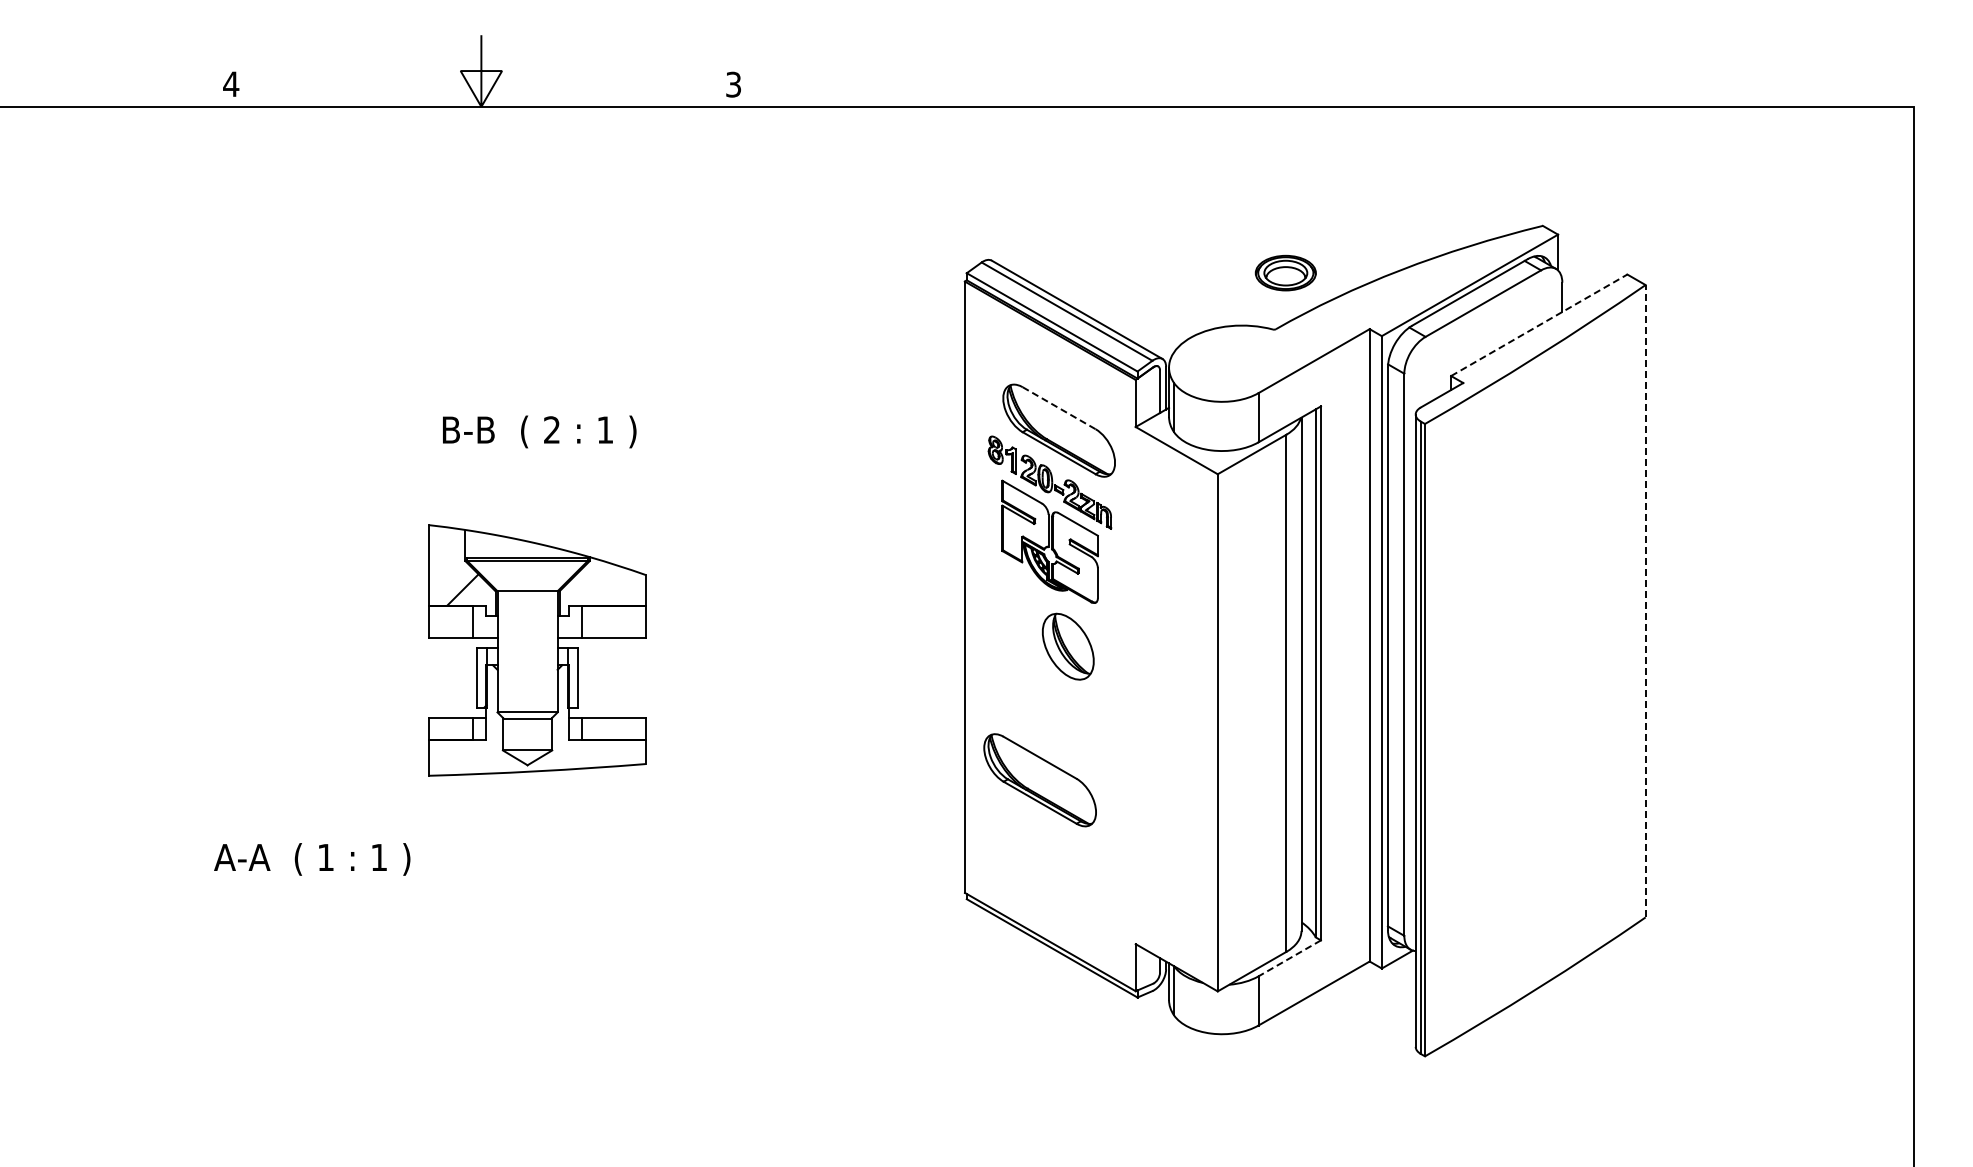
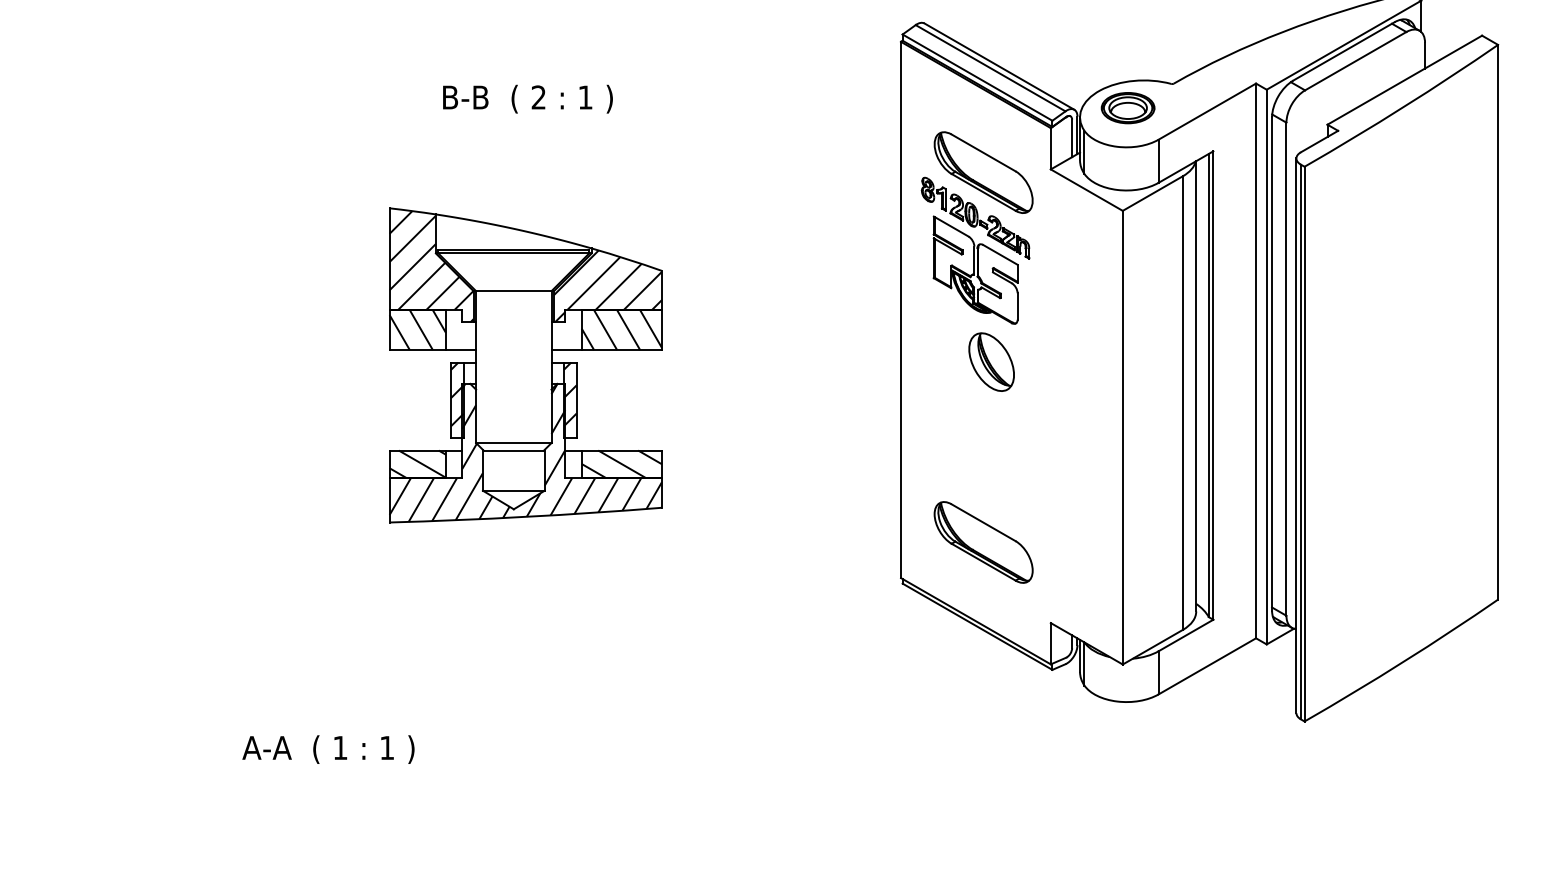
part: (1285, 272) -> (1127, 107), moved
line: (1539, 325) -> (1405, 80), dashed -> solid
line: (1059, 408) -> (983, 153), dashed -> solid
text: (539, 431) -> (527, 98), moved
line: (1645, 600) -> (1497, 321), dashed -> solid
part: (536, 650) -> (525, 365), size x1.43
part: (1039, 780) -> (983, 542), moved
text: (312, 859) -> (328, 749), moved
line: (1289, 958) -> (1185, 635), dashed -> solid

